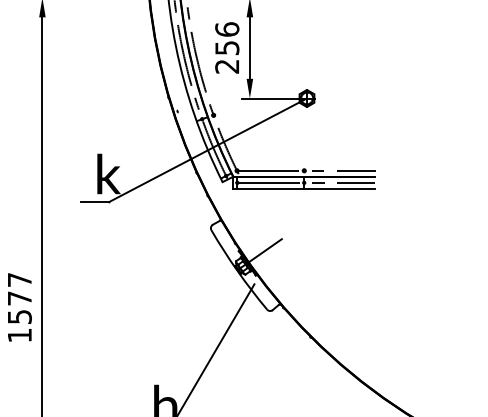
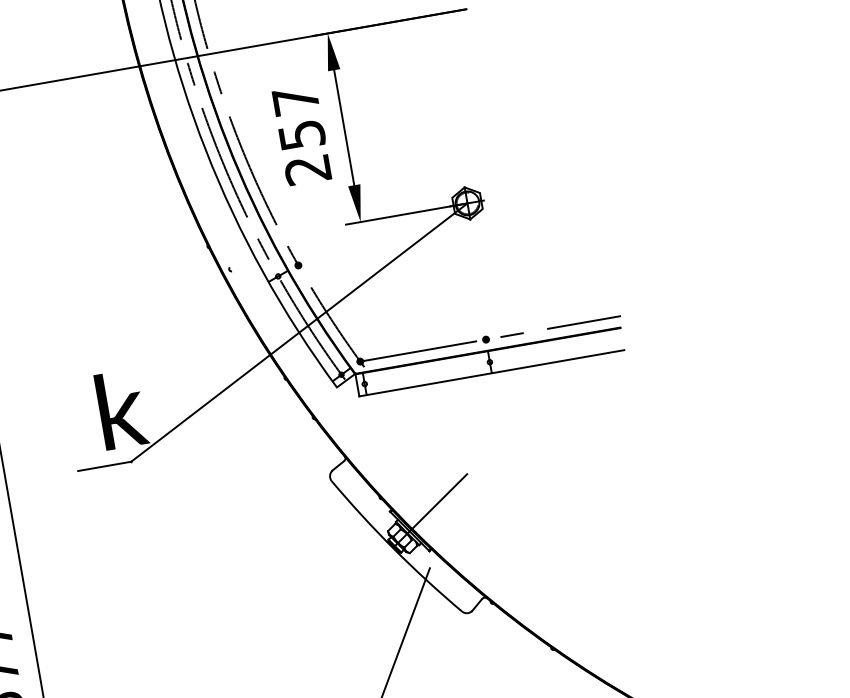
text: (227, 29) -> (296, 100), 256 -> 257
line: (306, 182) -> (494, 360), removed

